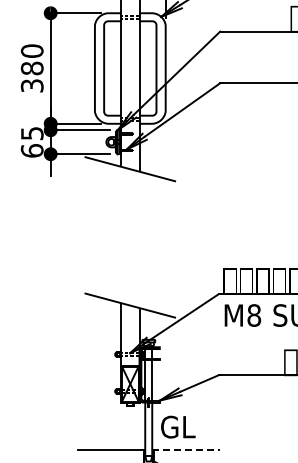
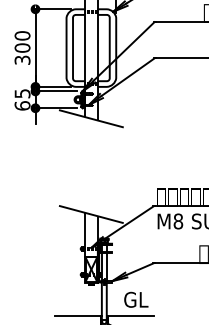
text: (32, 68) -> (22, 48), 380 -> 300
text: (178, 426) -> (136, 299), moved
line: (185, 450) -> (130, 316), dashed -> solid

